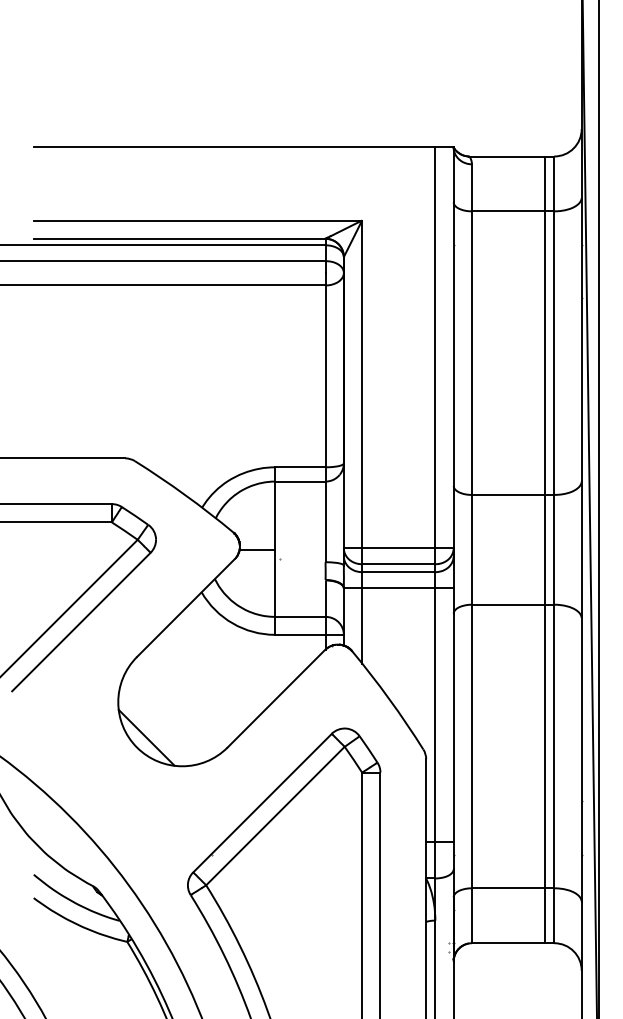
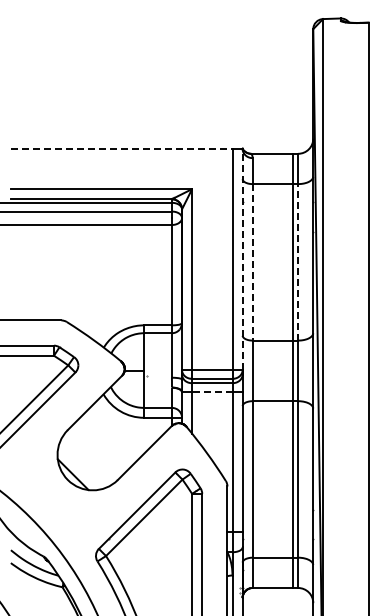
line: (234, 146) -> (121, 148), solid -> dashed
line: (453, 347) -> (242, 259), solid -> dashed
line: (554, 351) -> (298, 261), solid -> dashed
line: (471, 353) -> (252, 262), solid -> dashed
line: (397, 587) -> (211, 391), solid -> dashed

